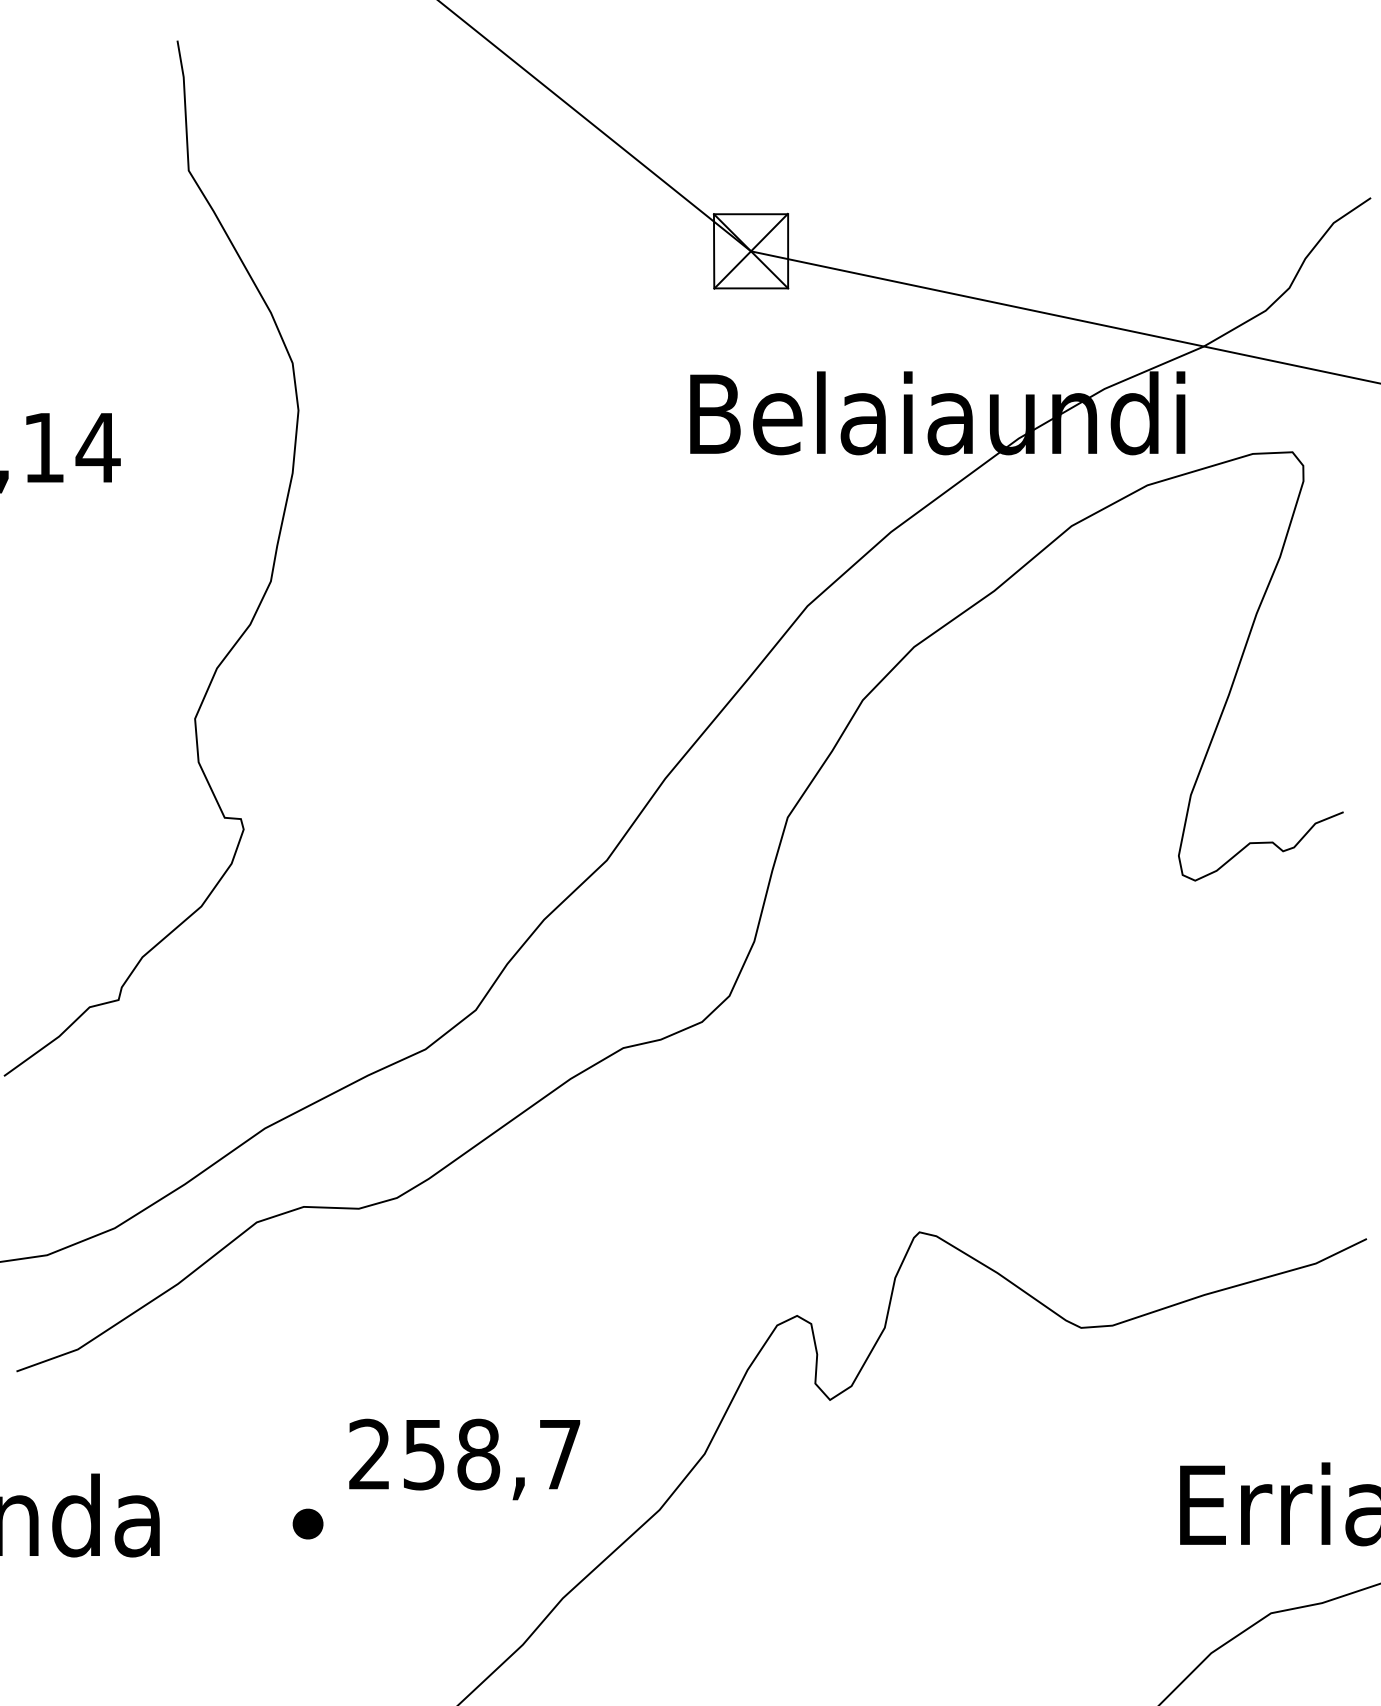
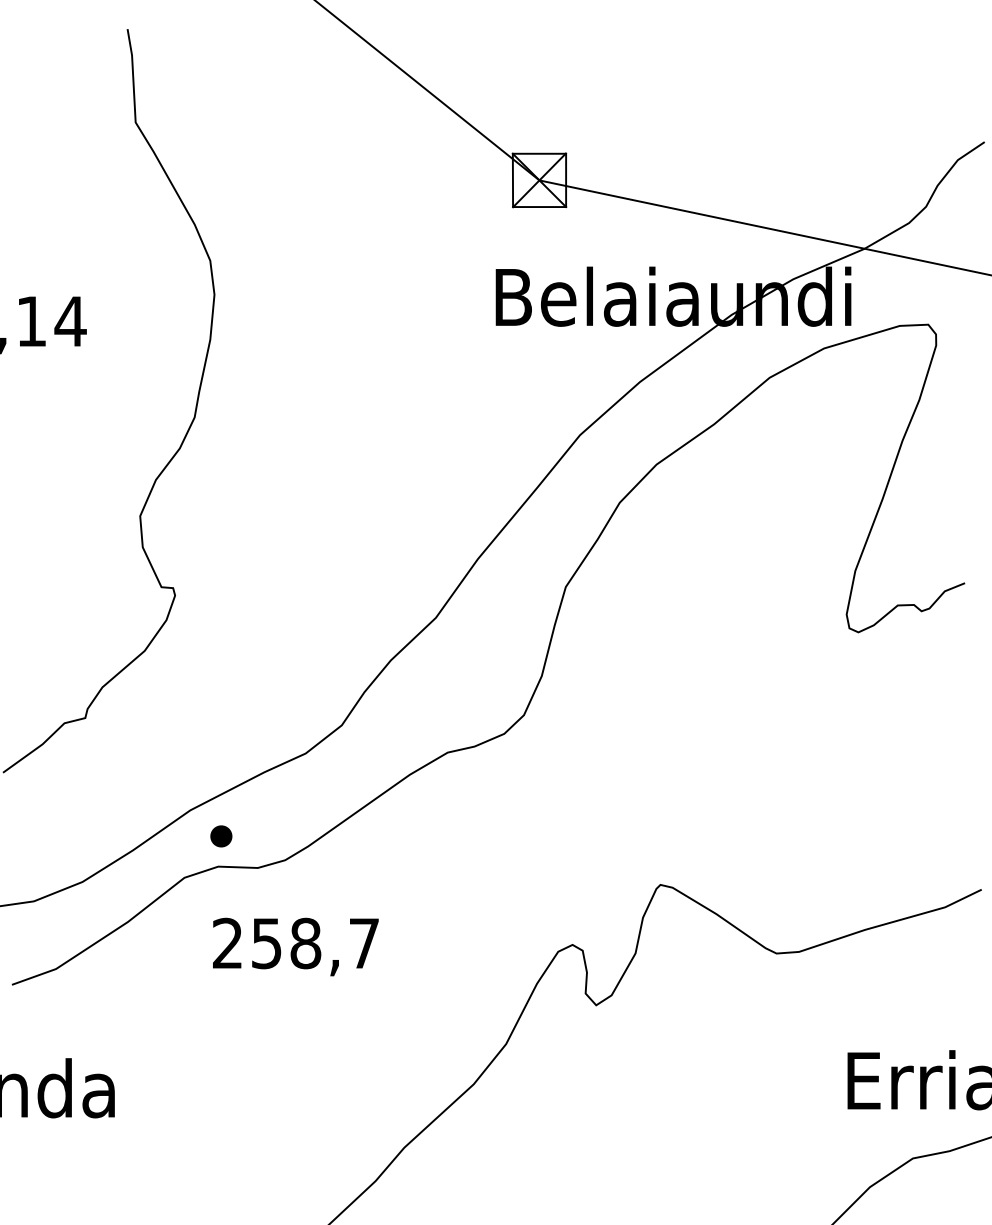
text: (464, 1458) -> (295, 946), moved
part: (308, 1524) -> (221, 836), moved

